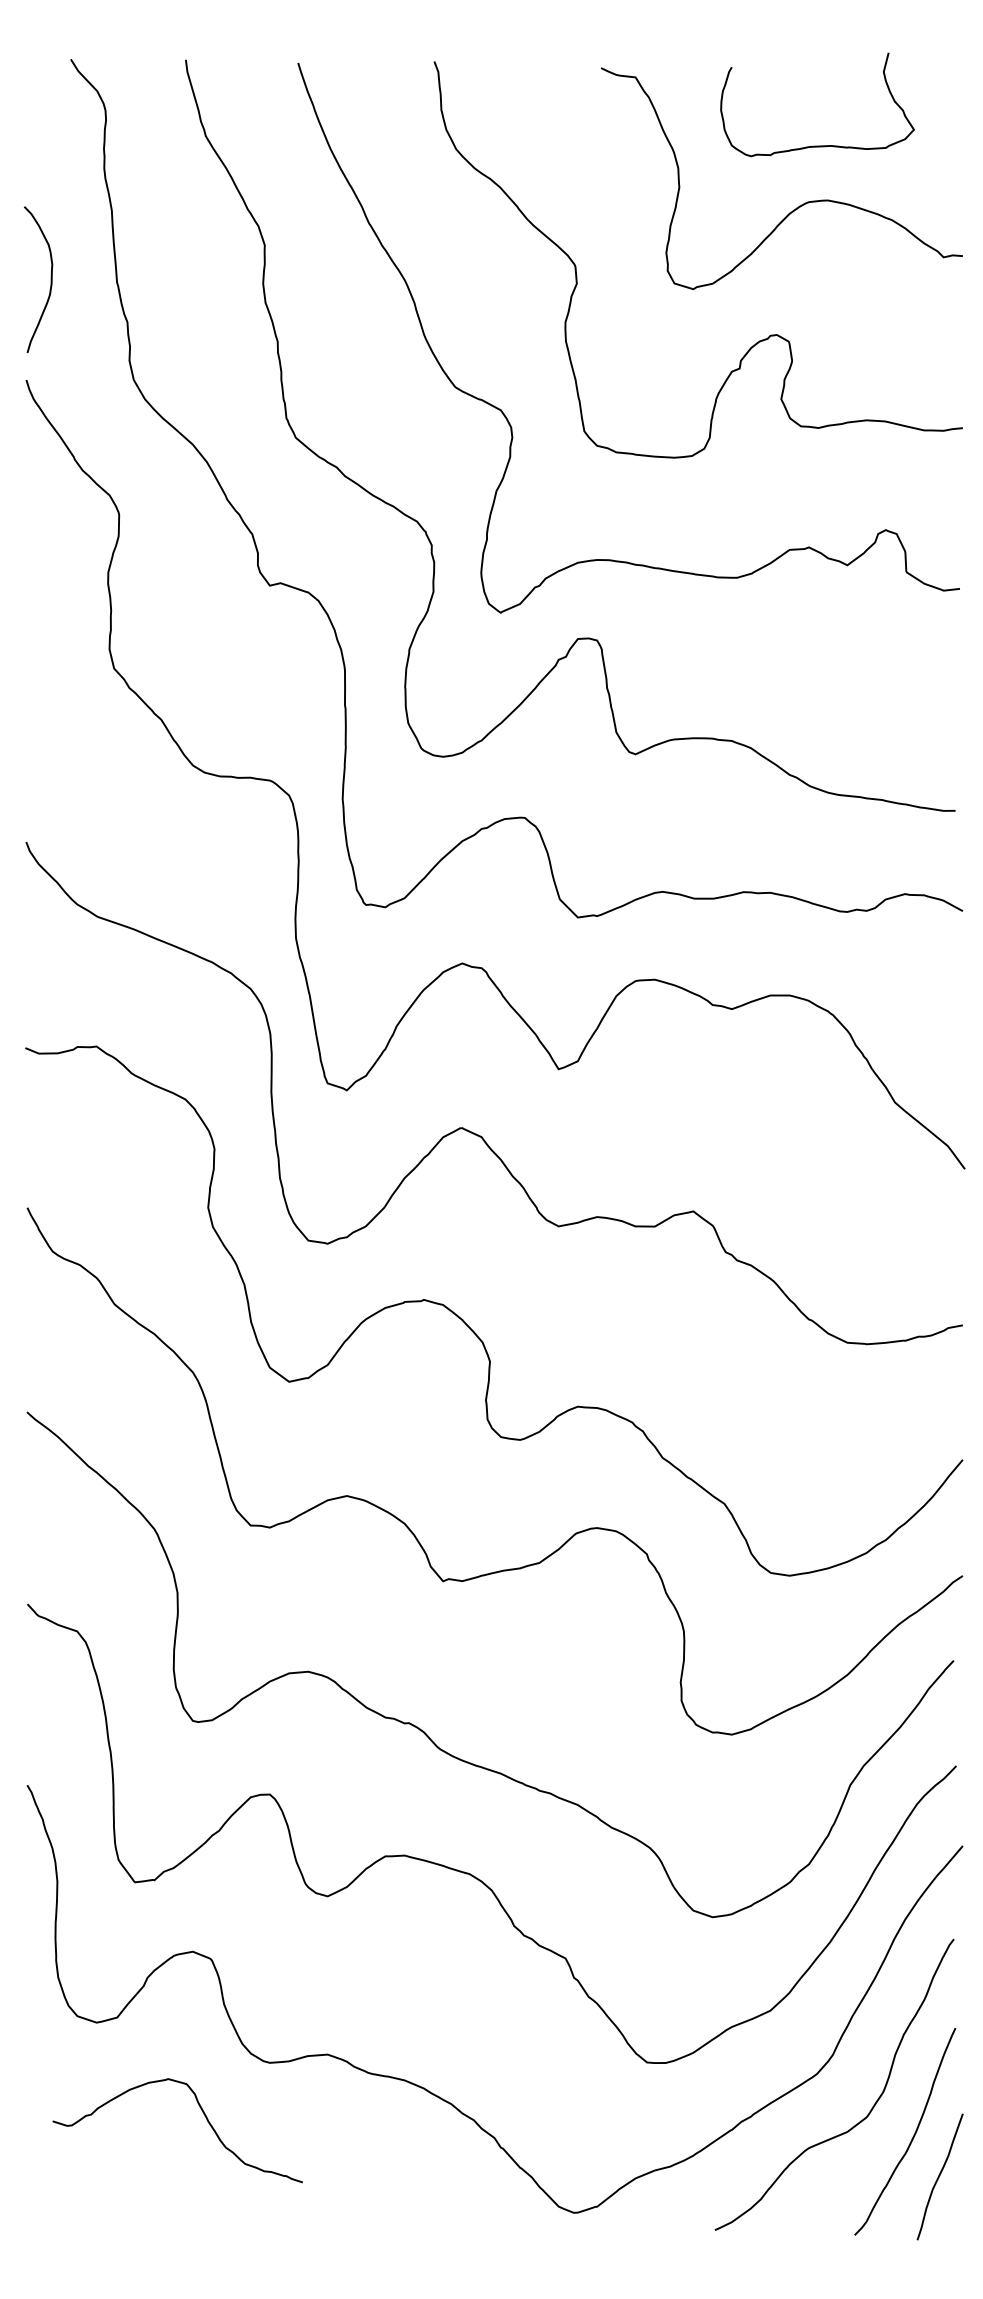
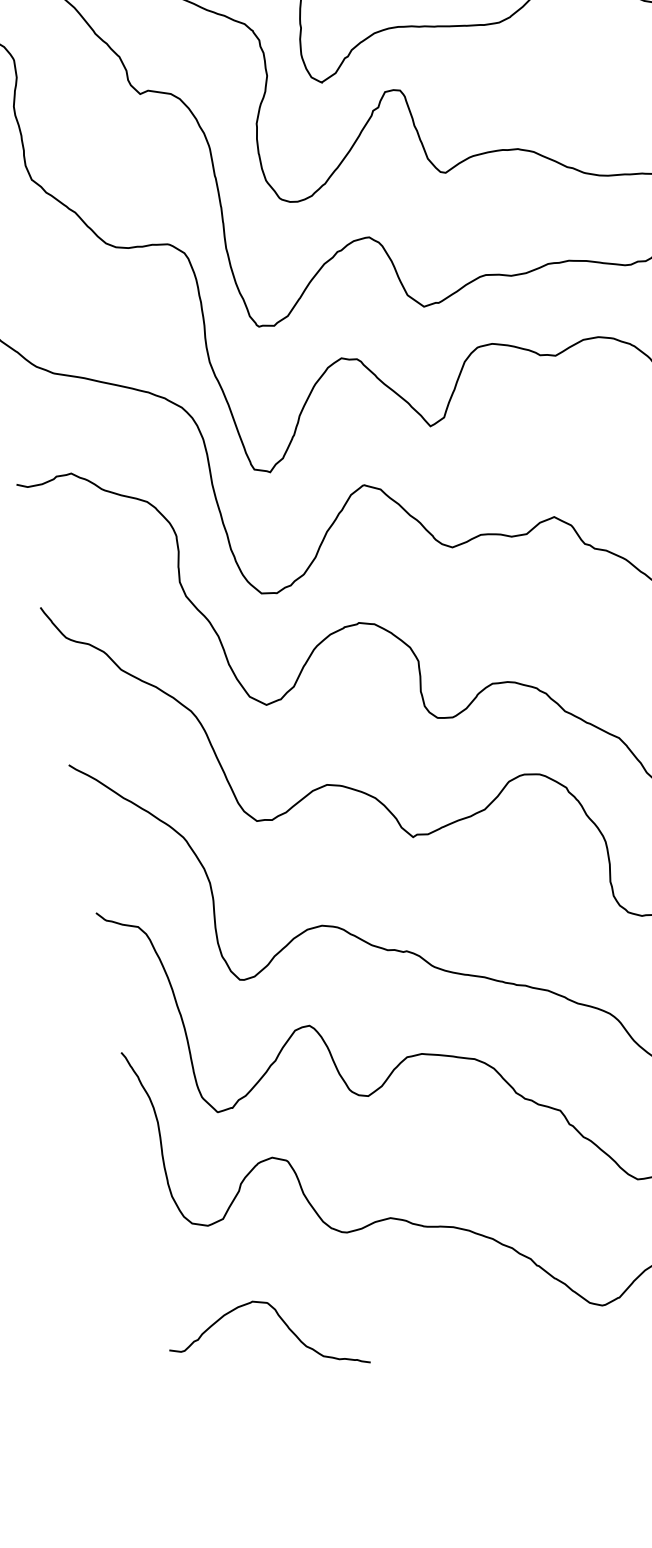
curve: (204, 2116) -> (285, 1325), moved

